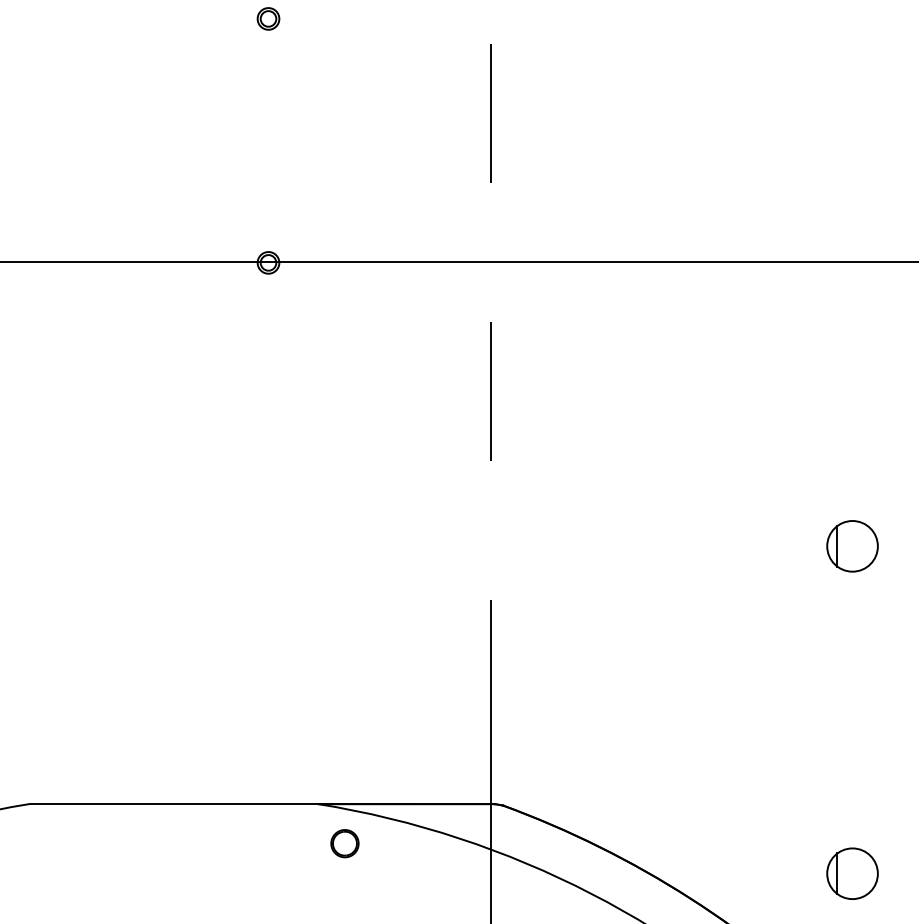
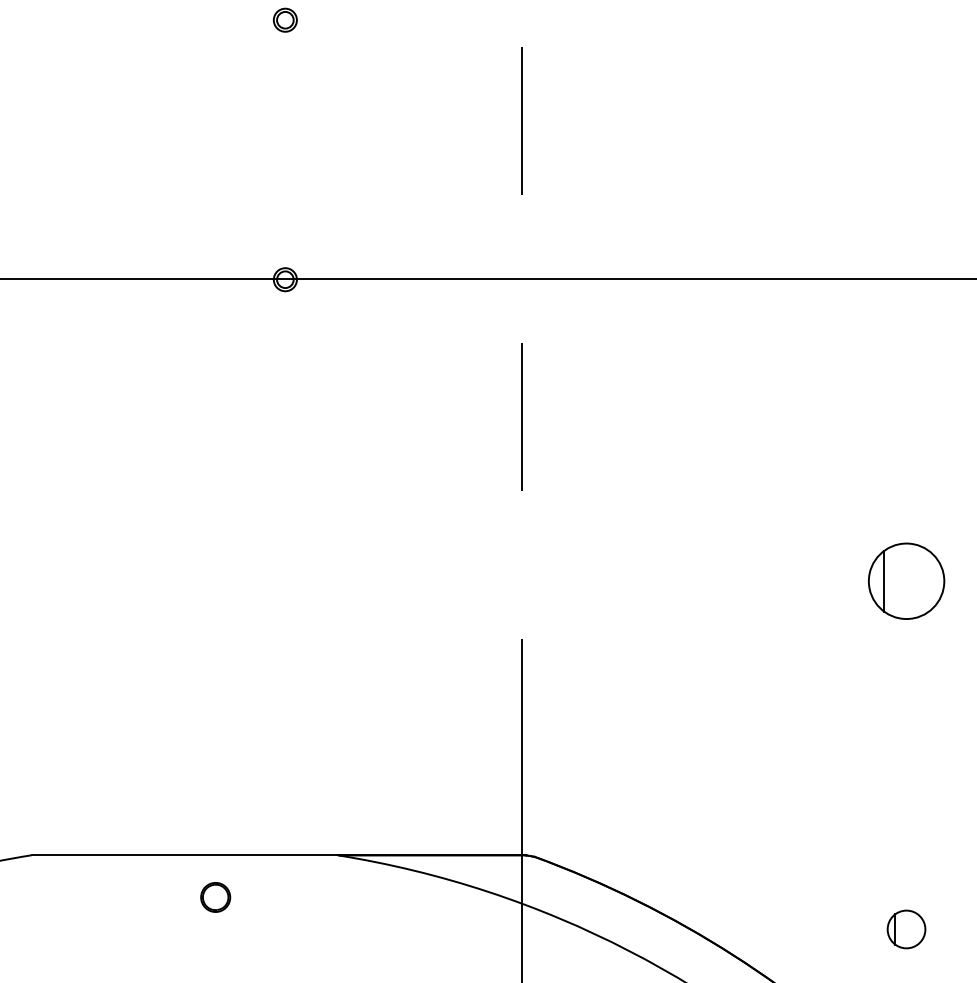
part: (852, 545) -> (906, 580), size x1.4
part: (344, 843) -> (215, 897), moved
part: (852, 873) -> (906, 929), size x0.7

